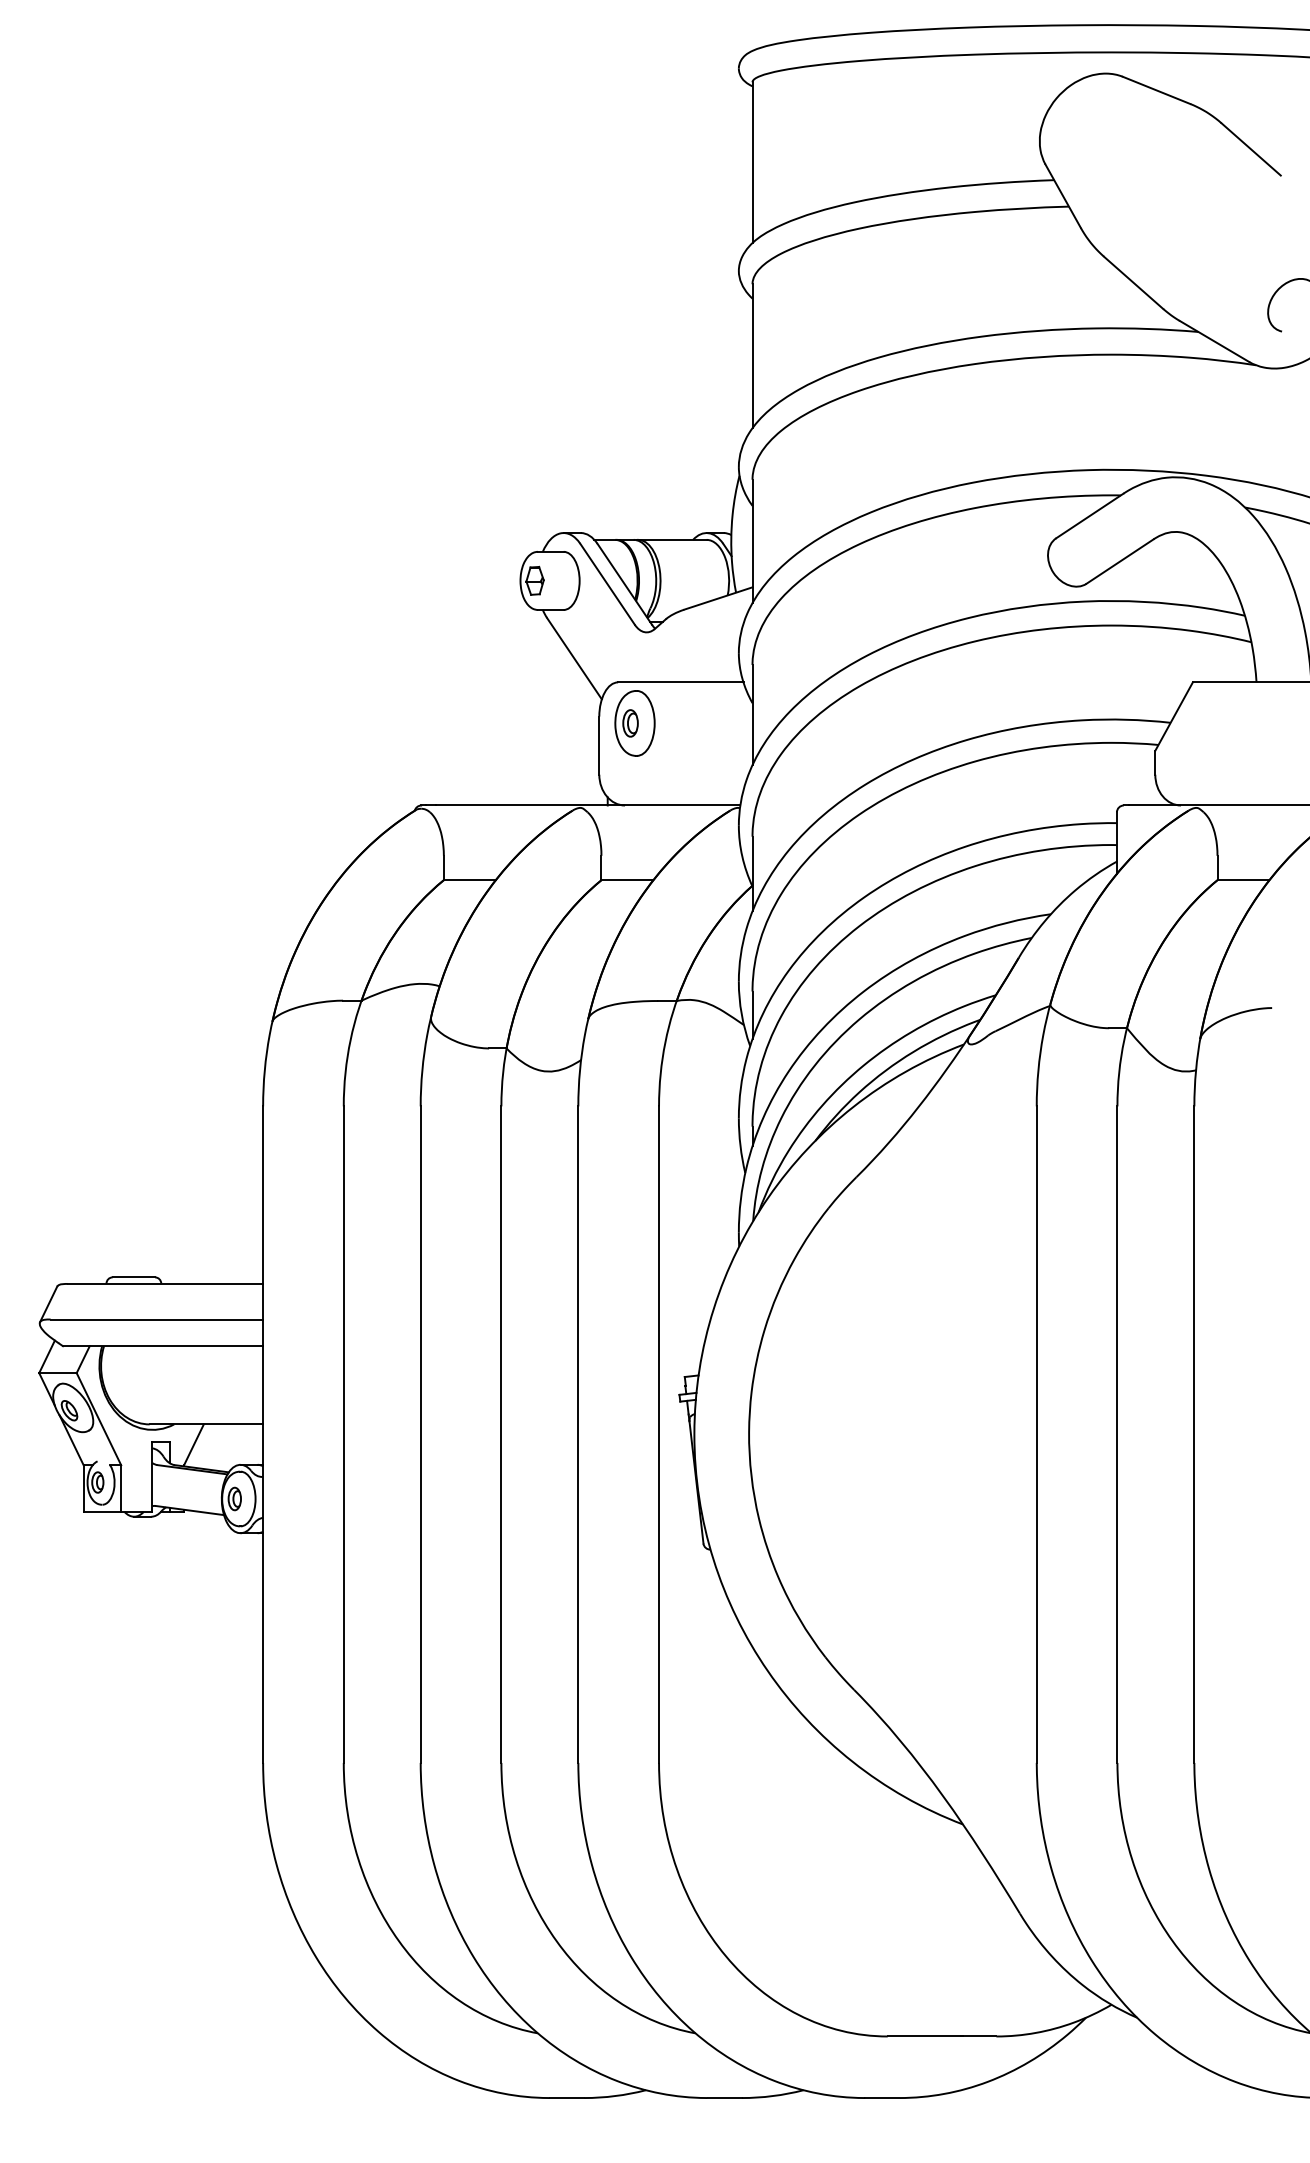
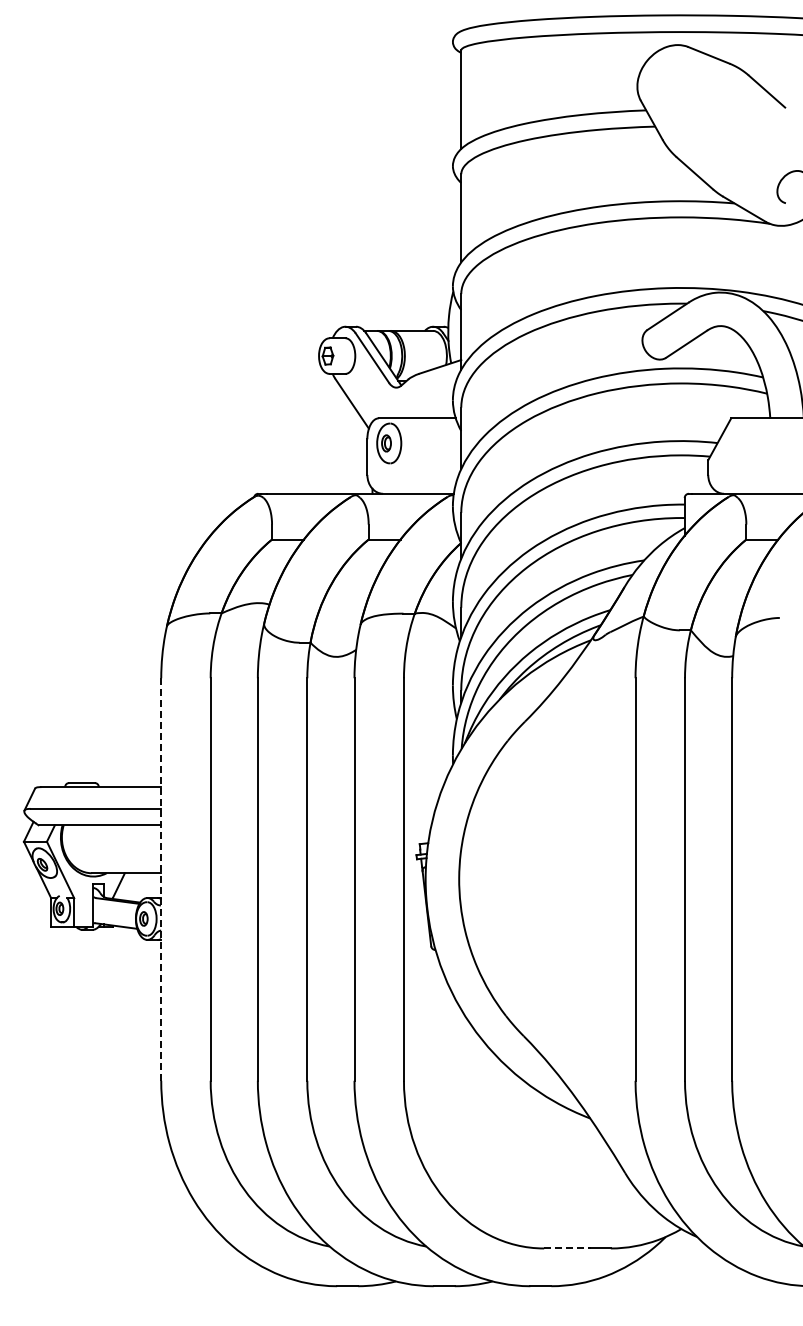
line: (263, 1436) -> (161, 880), solid -> dashed
line: (924, 2036) -> (566, 1248), solid -> dashed

